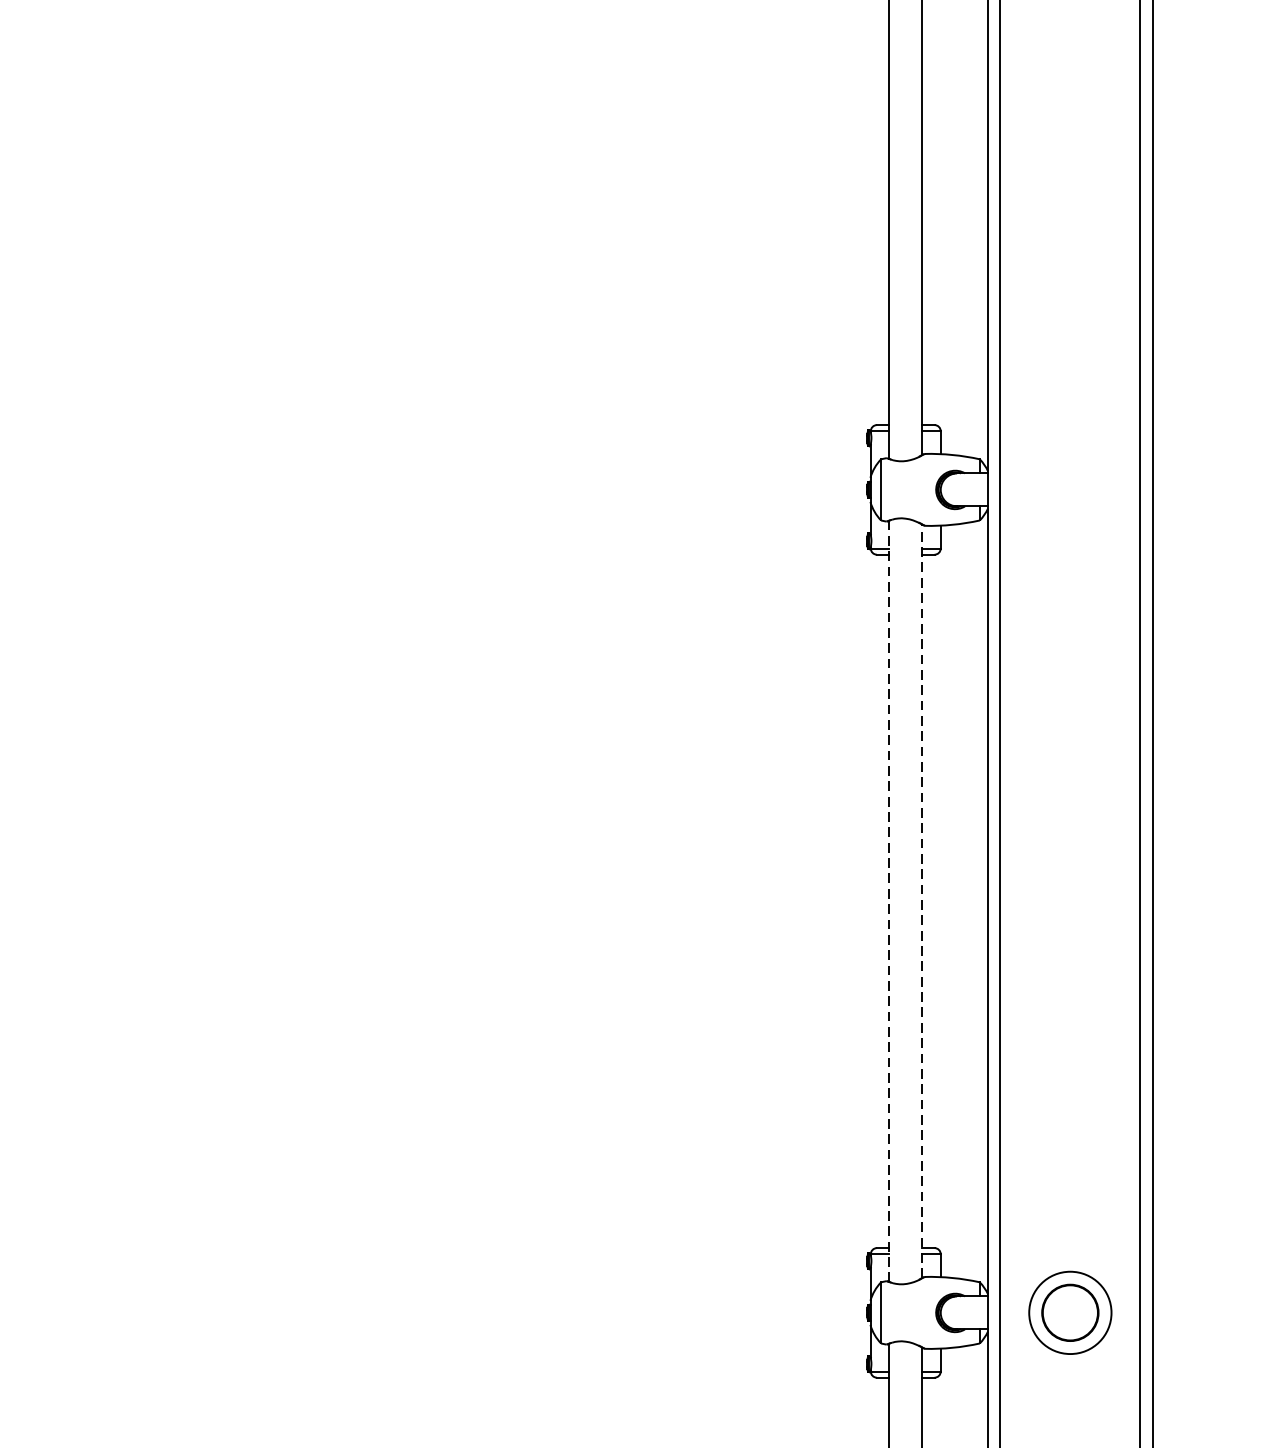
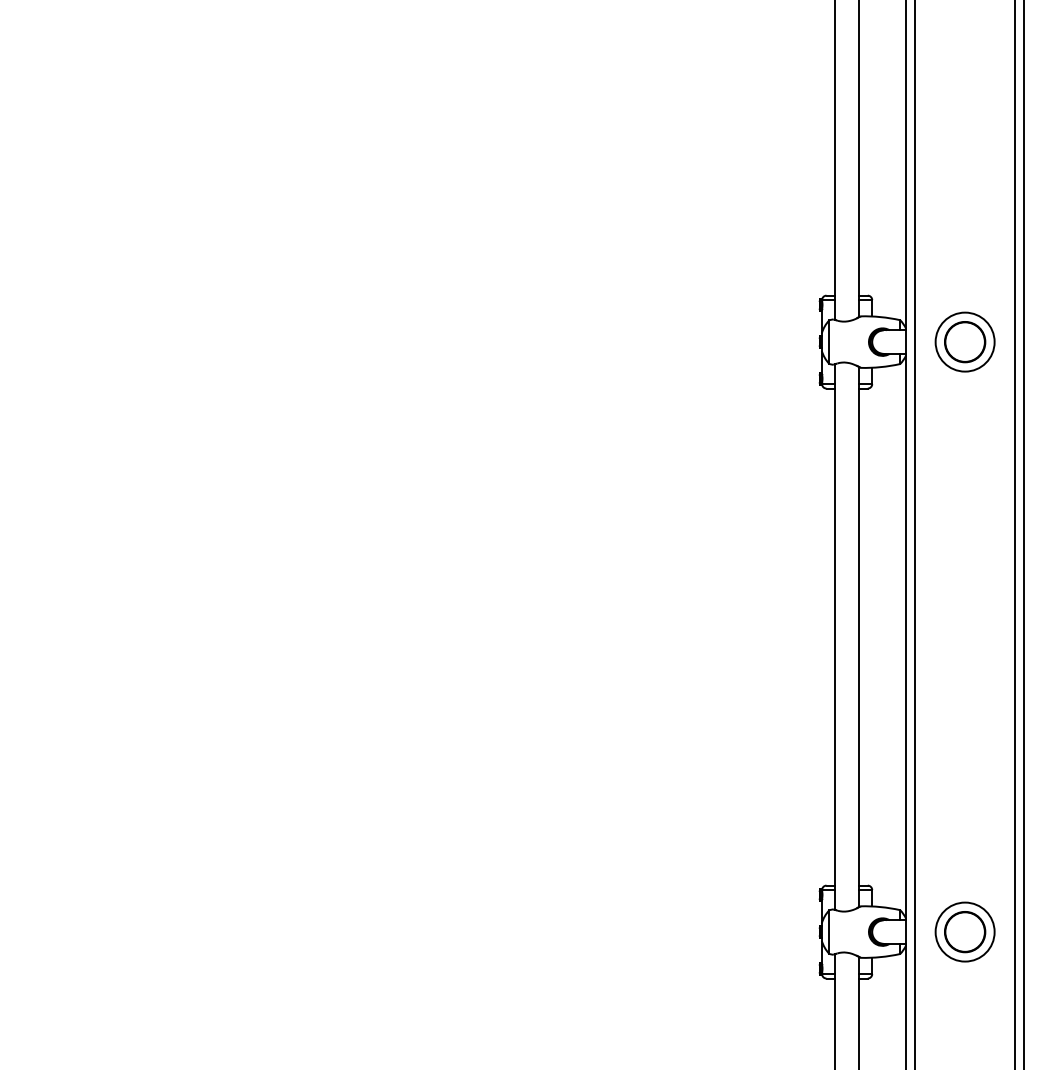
part: (1069, 489) -> (964, 341), added
line: (921, 900) -> (858, 636), dashed -> solid
line: (889, 901) -> (835, 637), dashed -> solid

